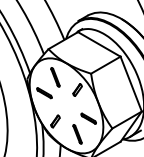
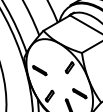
line: (55, 77) -> (49, 56), removed

